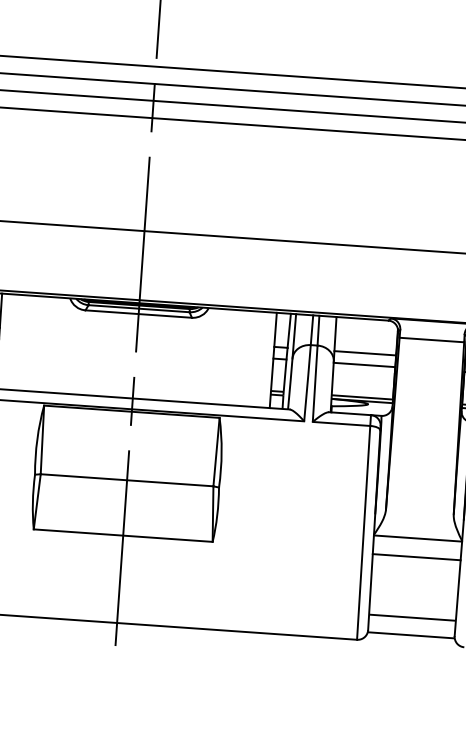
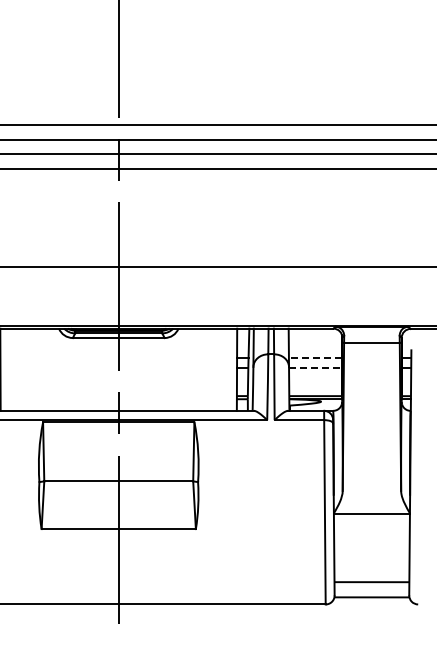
line: (365, 353) -> (315, 358), solid -> dashed
line: (364, 365) -> (315, 368), solid -> dashed
line: (416, 556) -> (371, 529), removed

